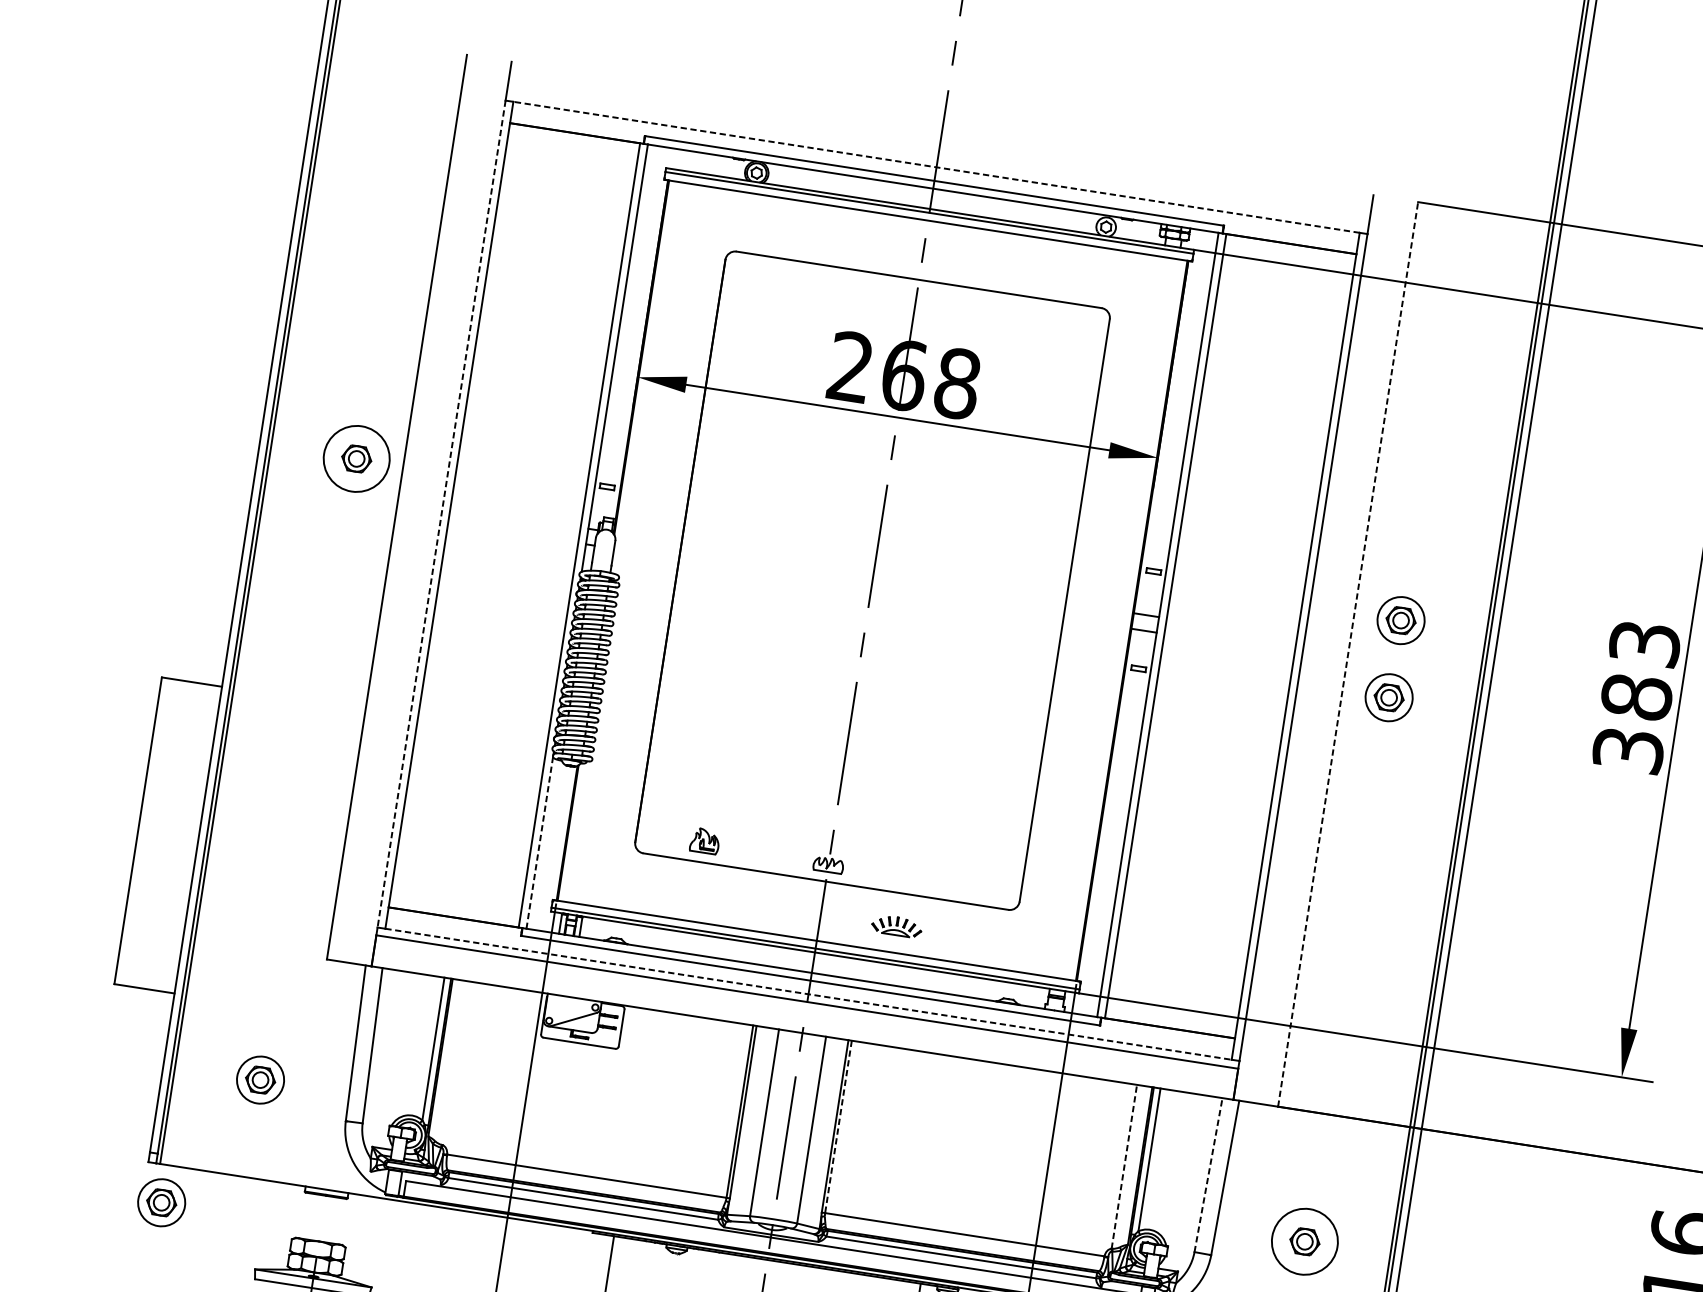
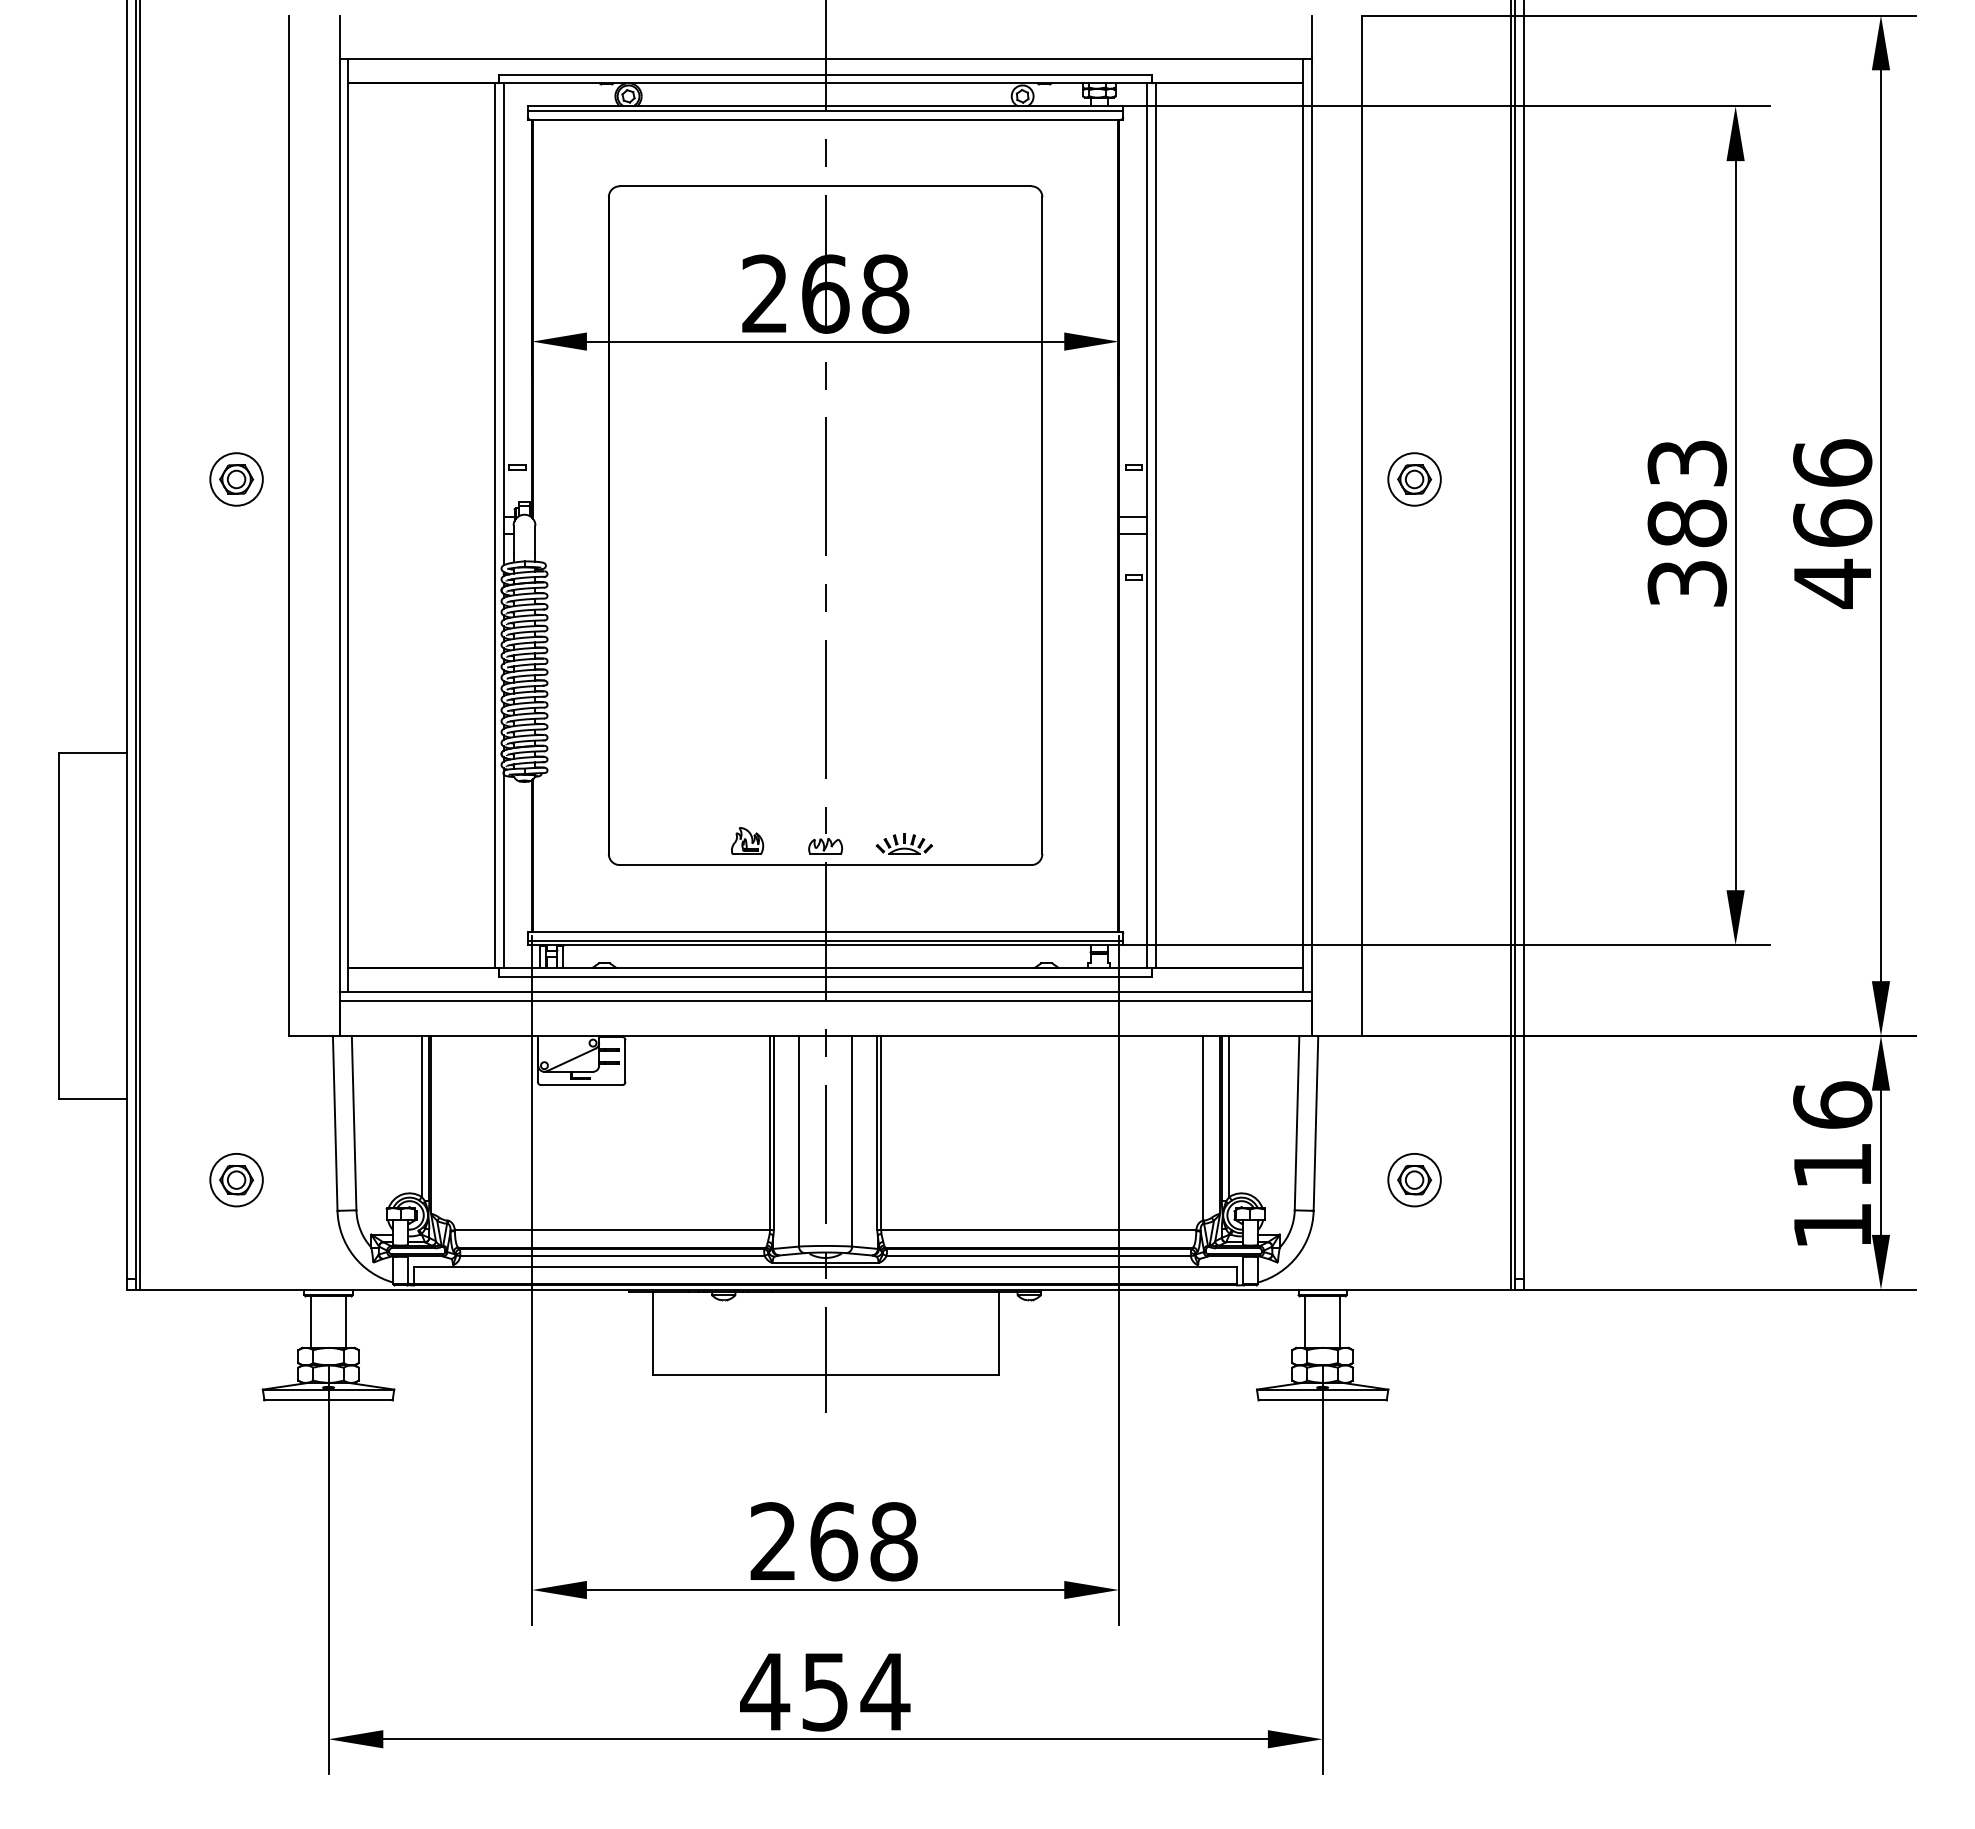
line: (936, 167) -> (825, 59), dashed -> solid
circle: (356, 458) -> (236, 479), size x0.71
line: (441, 514) -> (339, 526), dashed -> solid
line: (1348, 654) -> (1362, 525), dashed -> solid
part: (1389, 697) -> (1414, 566), removed
part: (705, 840) -> (747, 840), moved
line: (539, 843) -> (503, 871), dashed -> solid
part: (896, 925) -> (903, 843), moved
line: (809, 994) -> (826, 992), dashed -> solid
line: (838, 1127) -> (881, 1133), dashed -> solid
line: (1124, 1166) -> (1202, 1127), dashed -> solid
line: (1209, 1174) -> (1297, 1122), dashed -> solid
part: (161, 1203) -> (148, 1332), removed
line: (307, 1215) -> (311, 1321), added
line: (338, 1220) -> (346, 1321), added
circle: (1304, 1241) -> (1414, 1179), size x0.71

